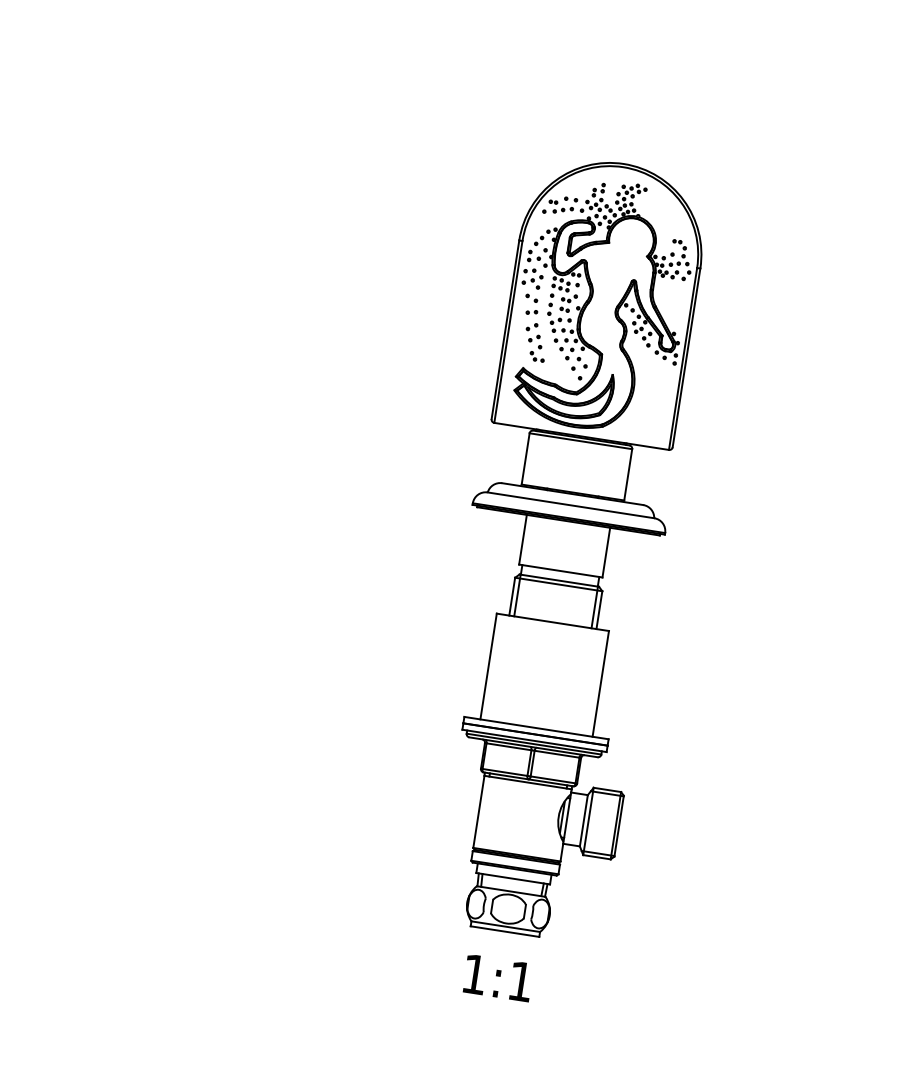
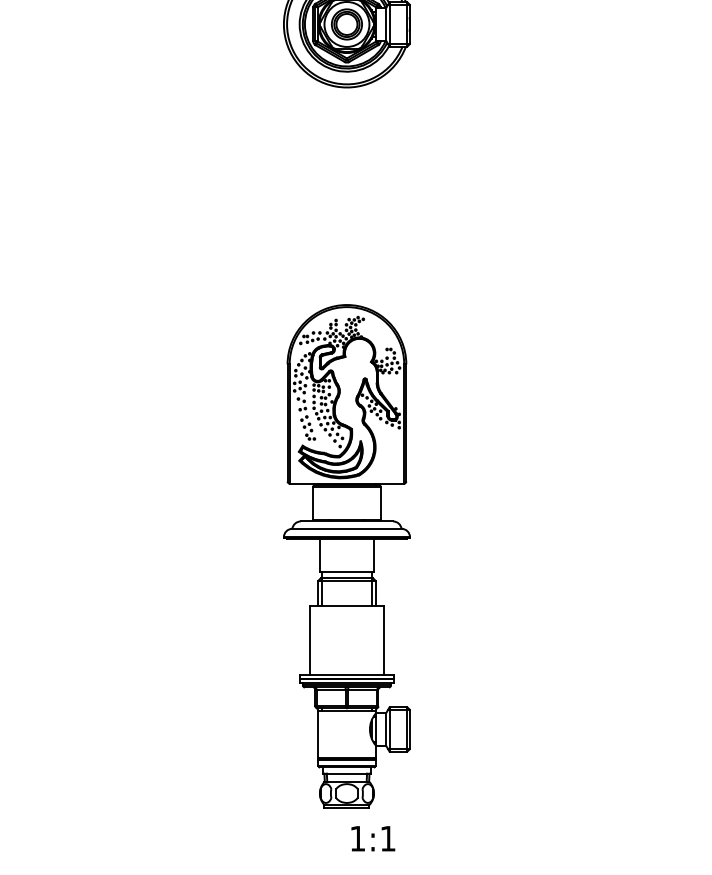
text: (498, 977) -> (373, 838), moved

